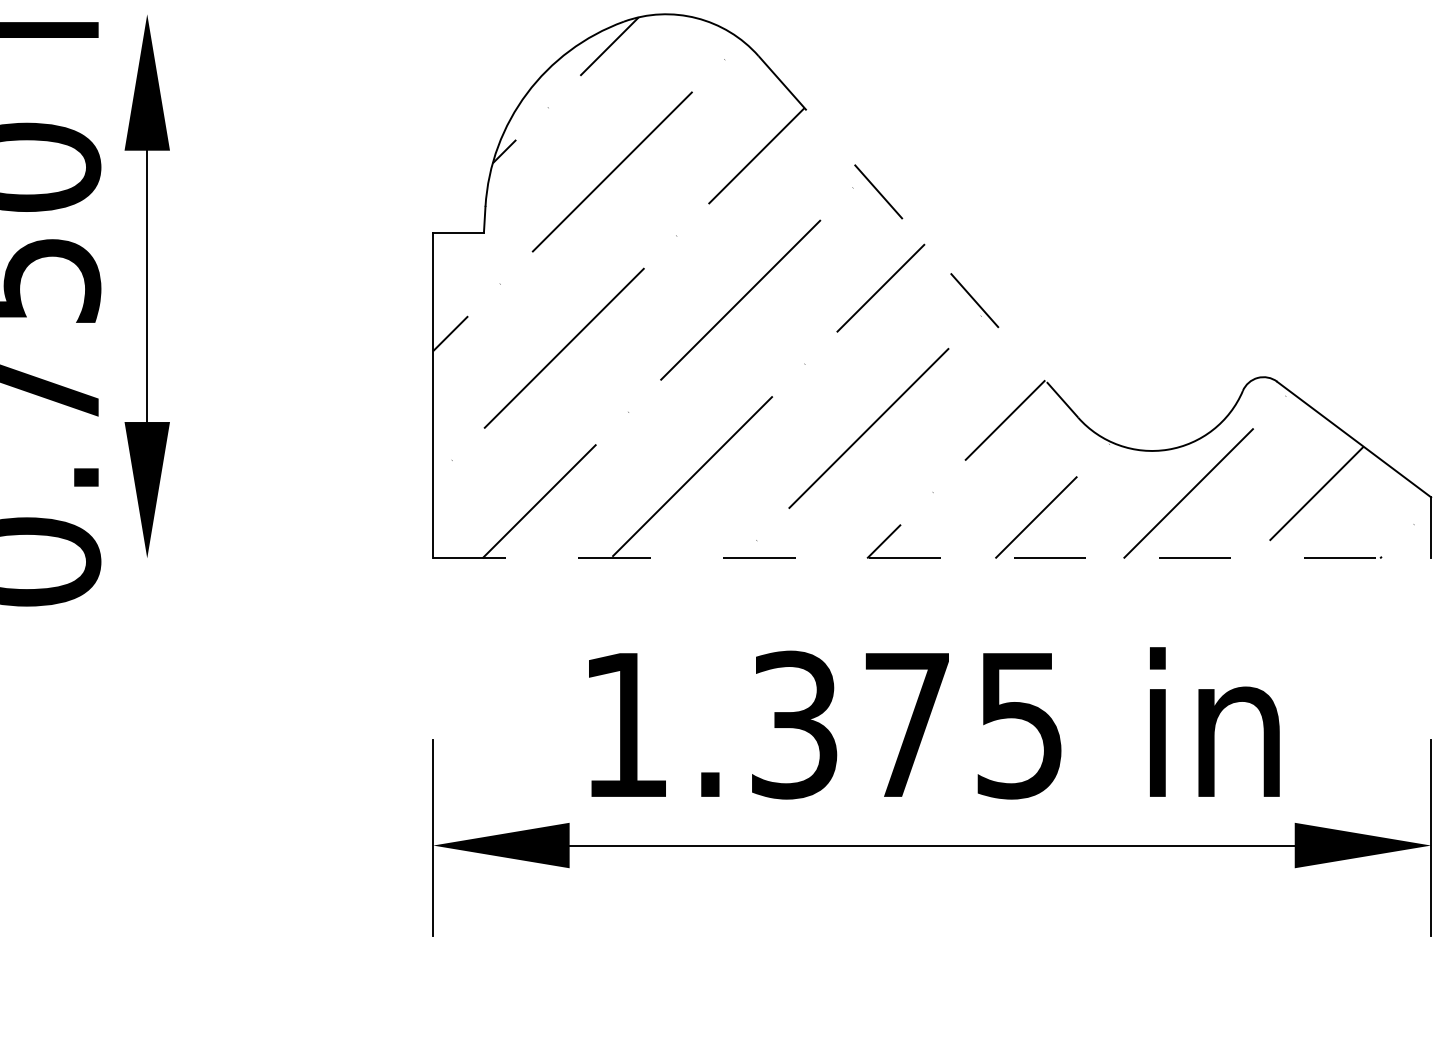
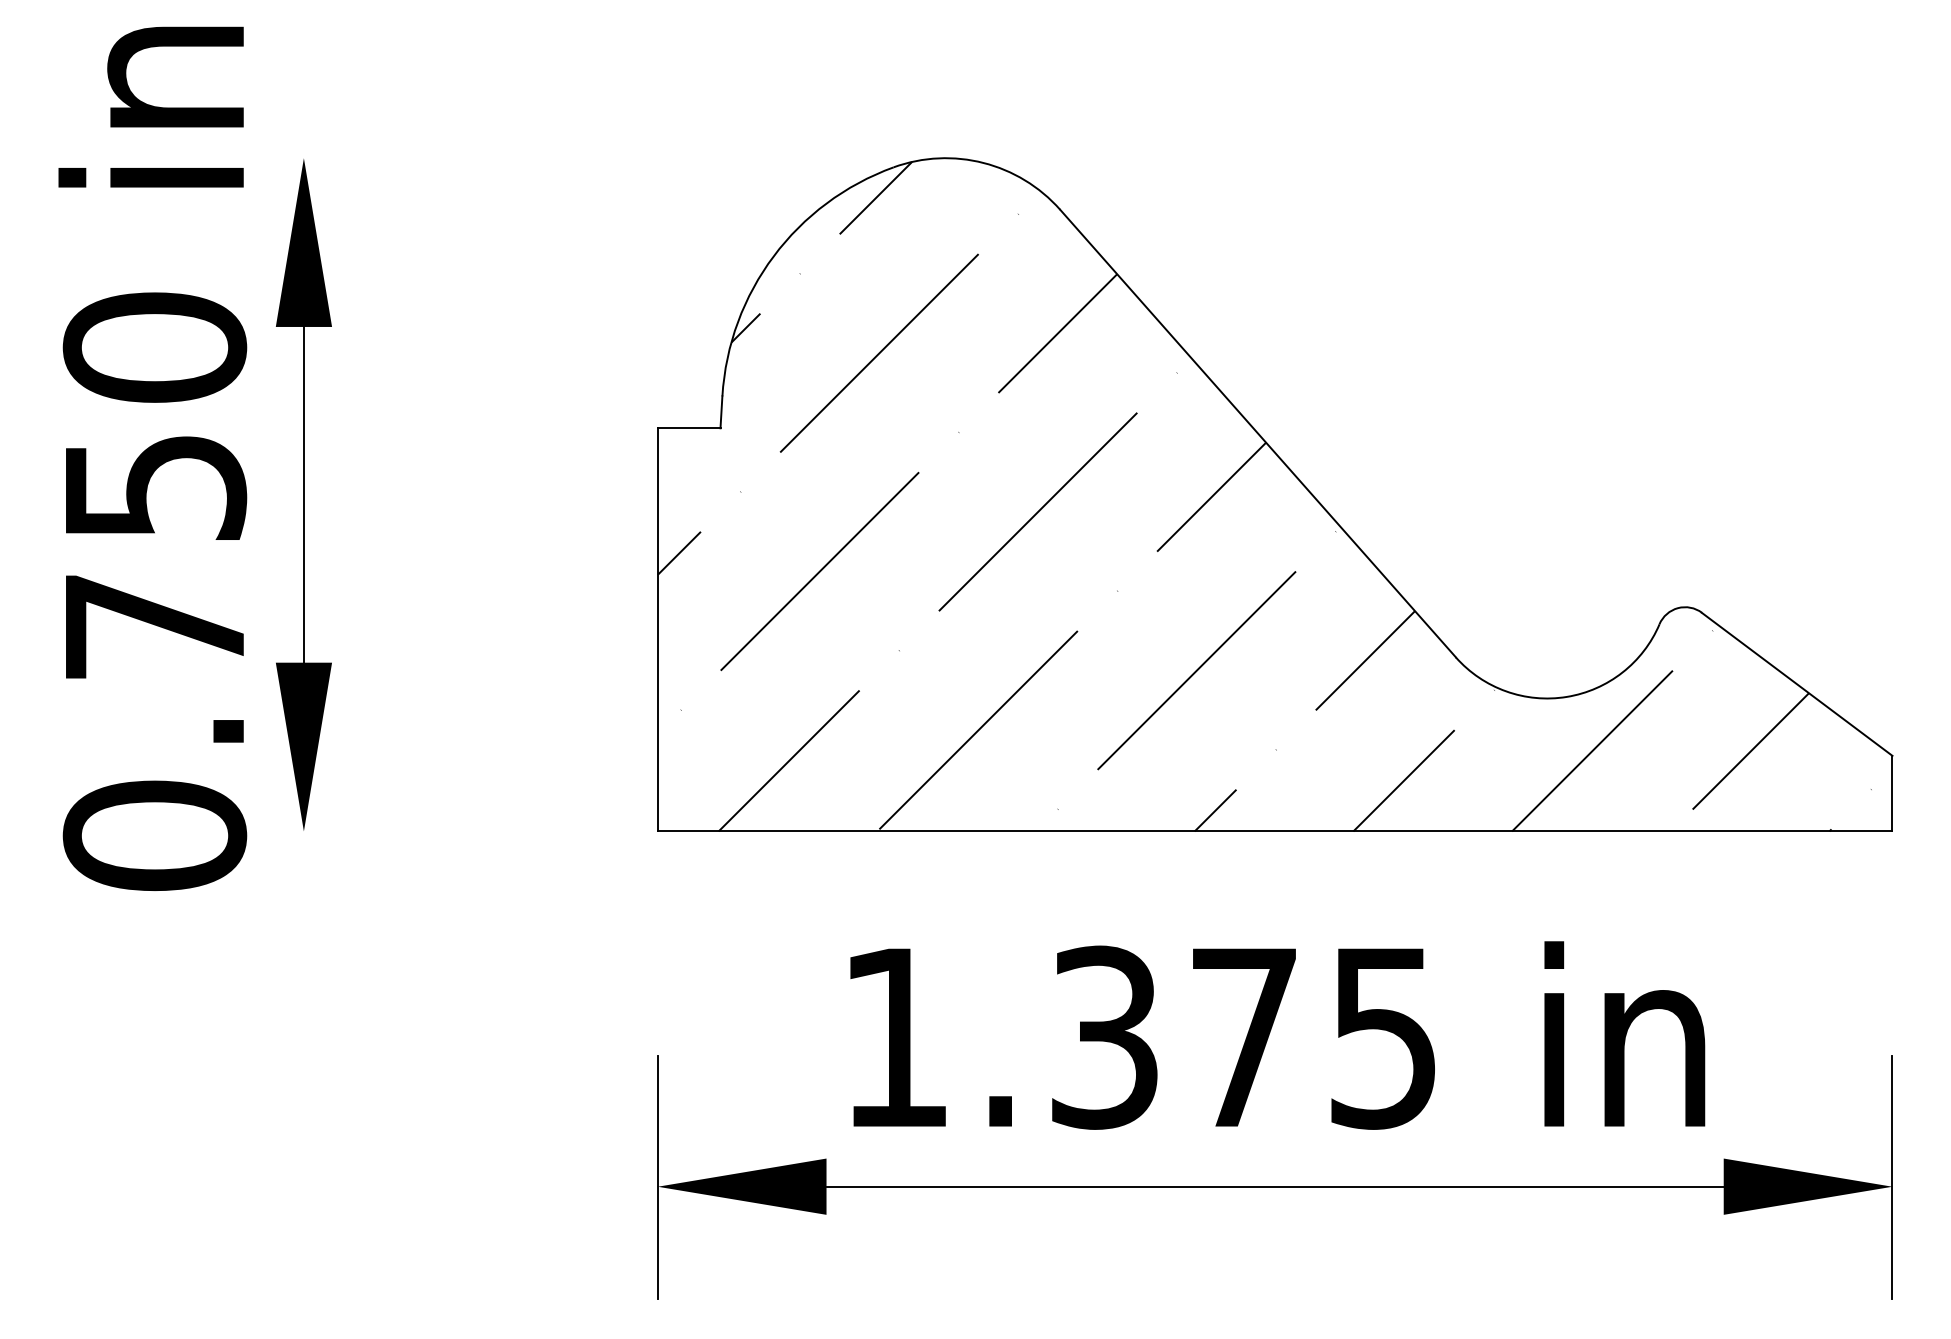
line: (918, 236) -> (1258, 433), dashed -> solid
line: (932, 558) -> (1275, 831), dashed -> solid

